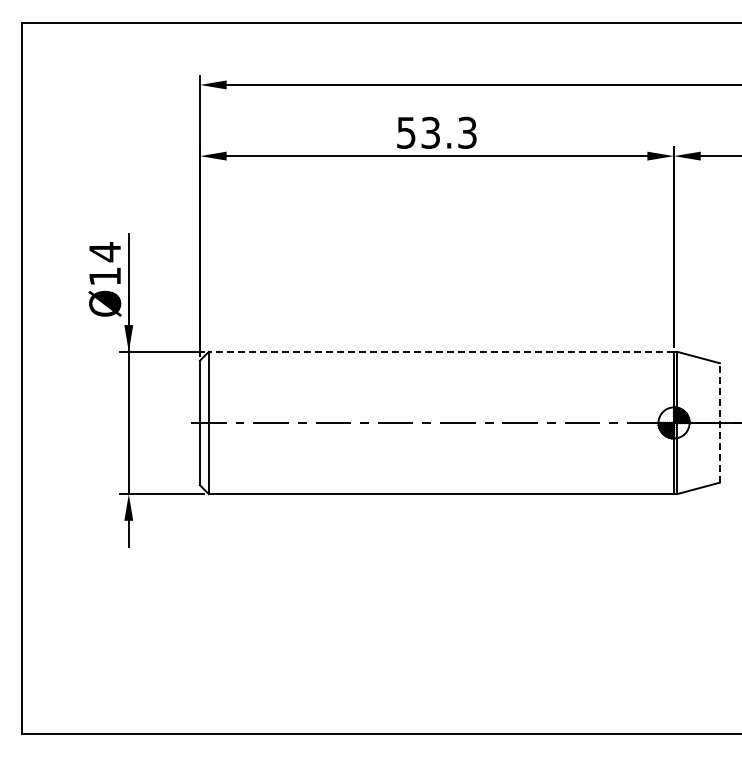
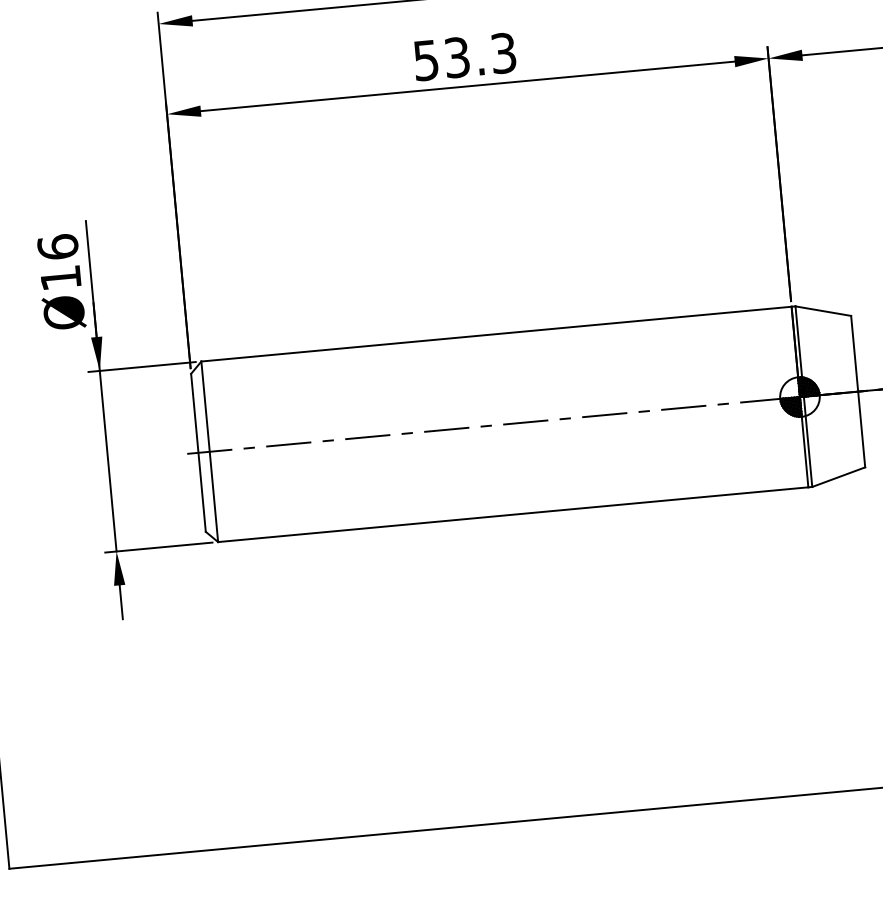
text: (105, 252) -> (58, 247), Ø14 -> Ø16
line: (441, 351) -> (496, 333), dashed -> solid
line: (719, 422) -> (857, 391), dashed -> solid

